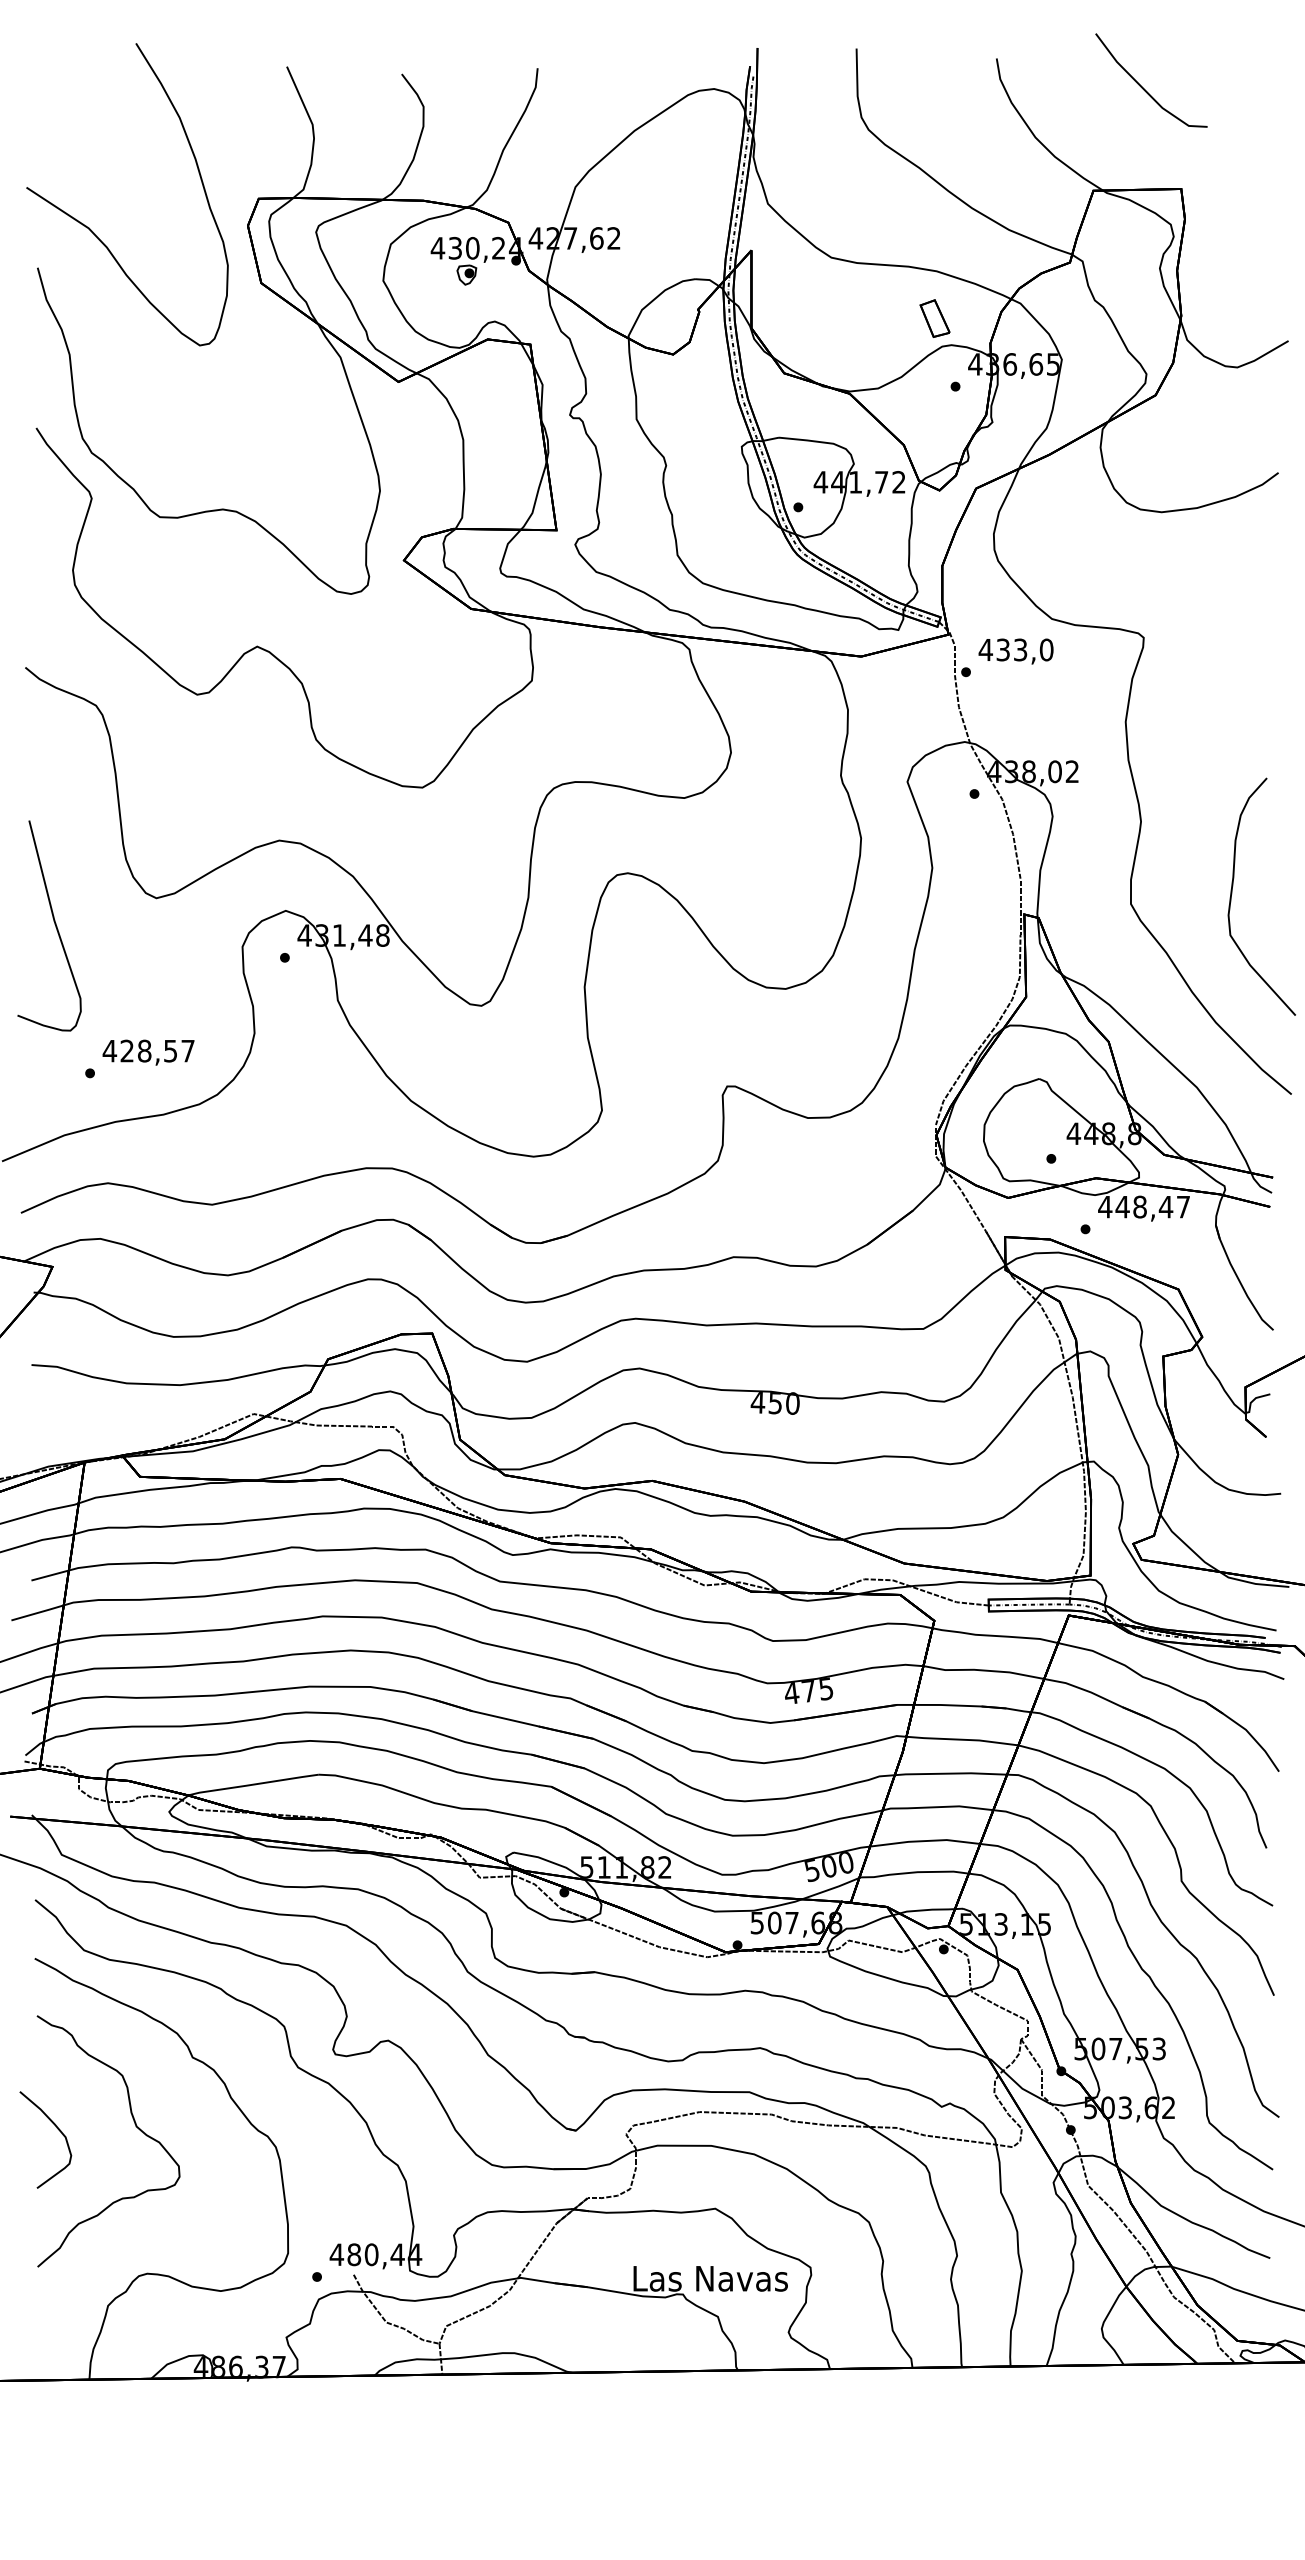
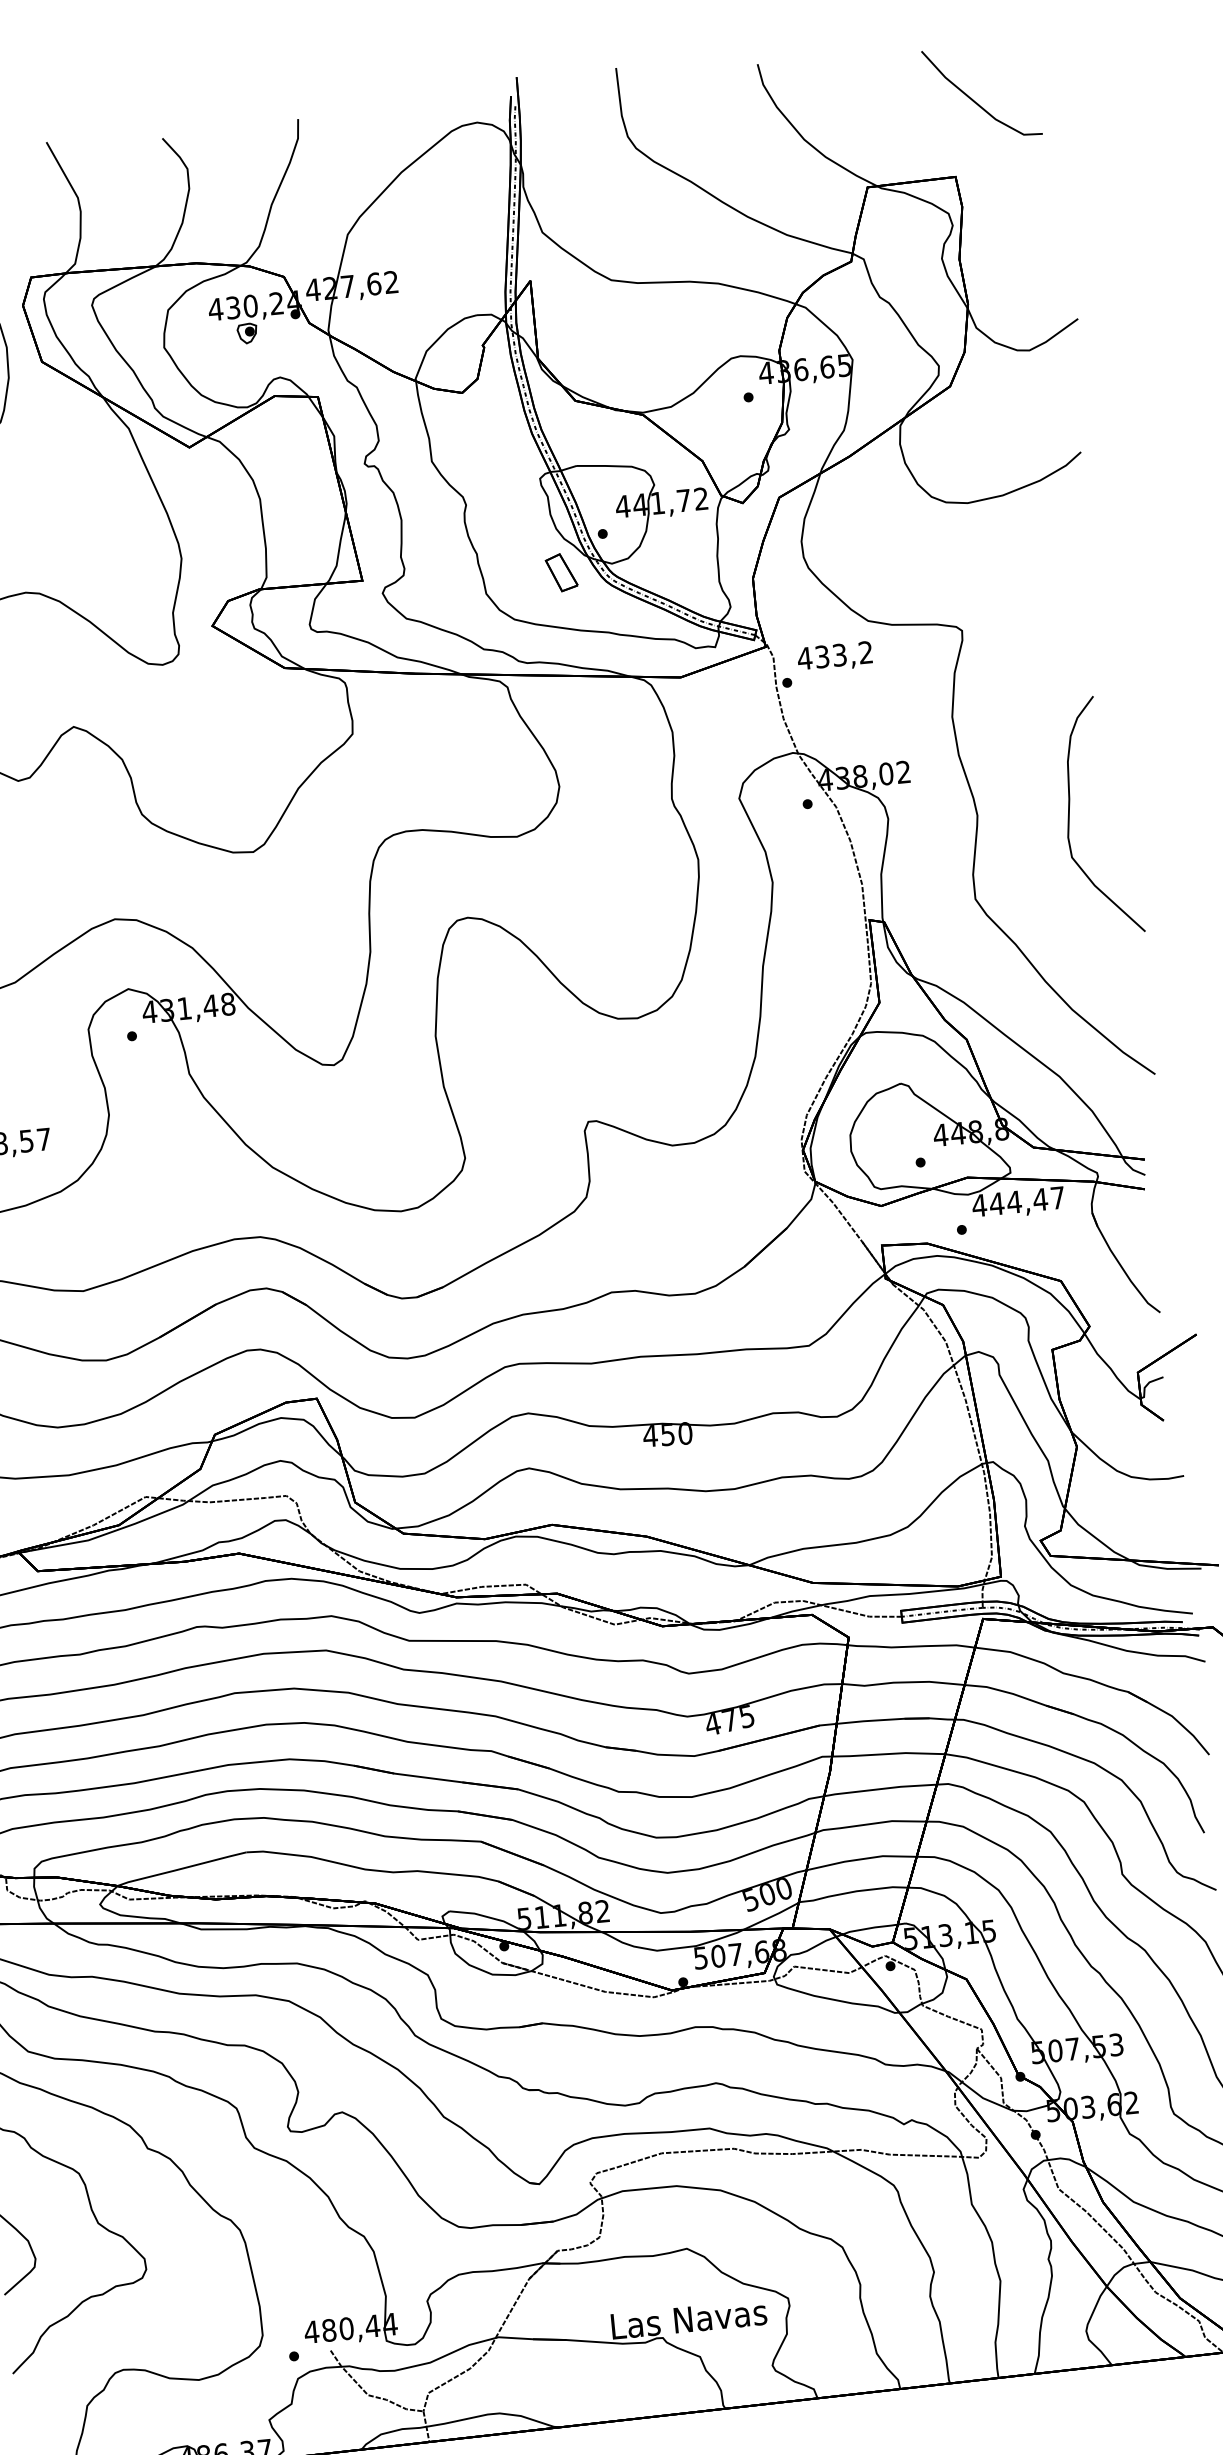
line: (1143, 87) -> (974, 100), moved
part: (934, 318) -> (561, 572), moved
text: (1046, 649) -> (865, 652), 433,0 -> 433,2
curve: (1232, 894) -> (1070, 816), moved
text: (1139, 1206) -> (1013, 1201), 448,47 -> 444,47

